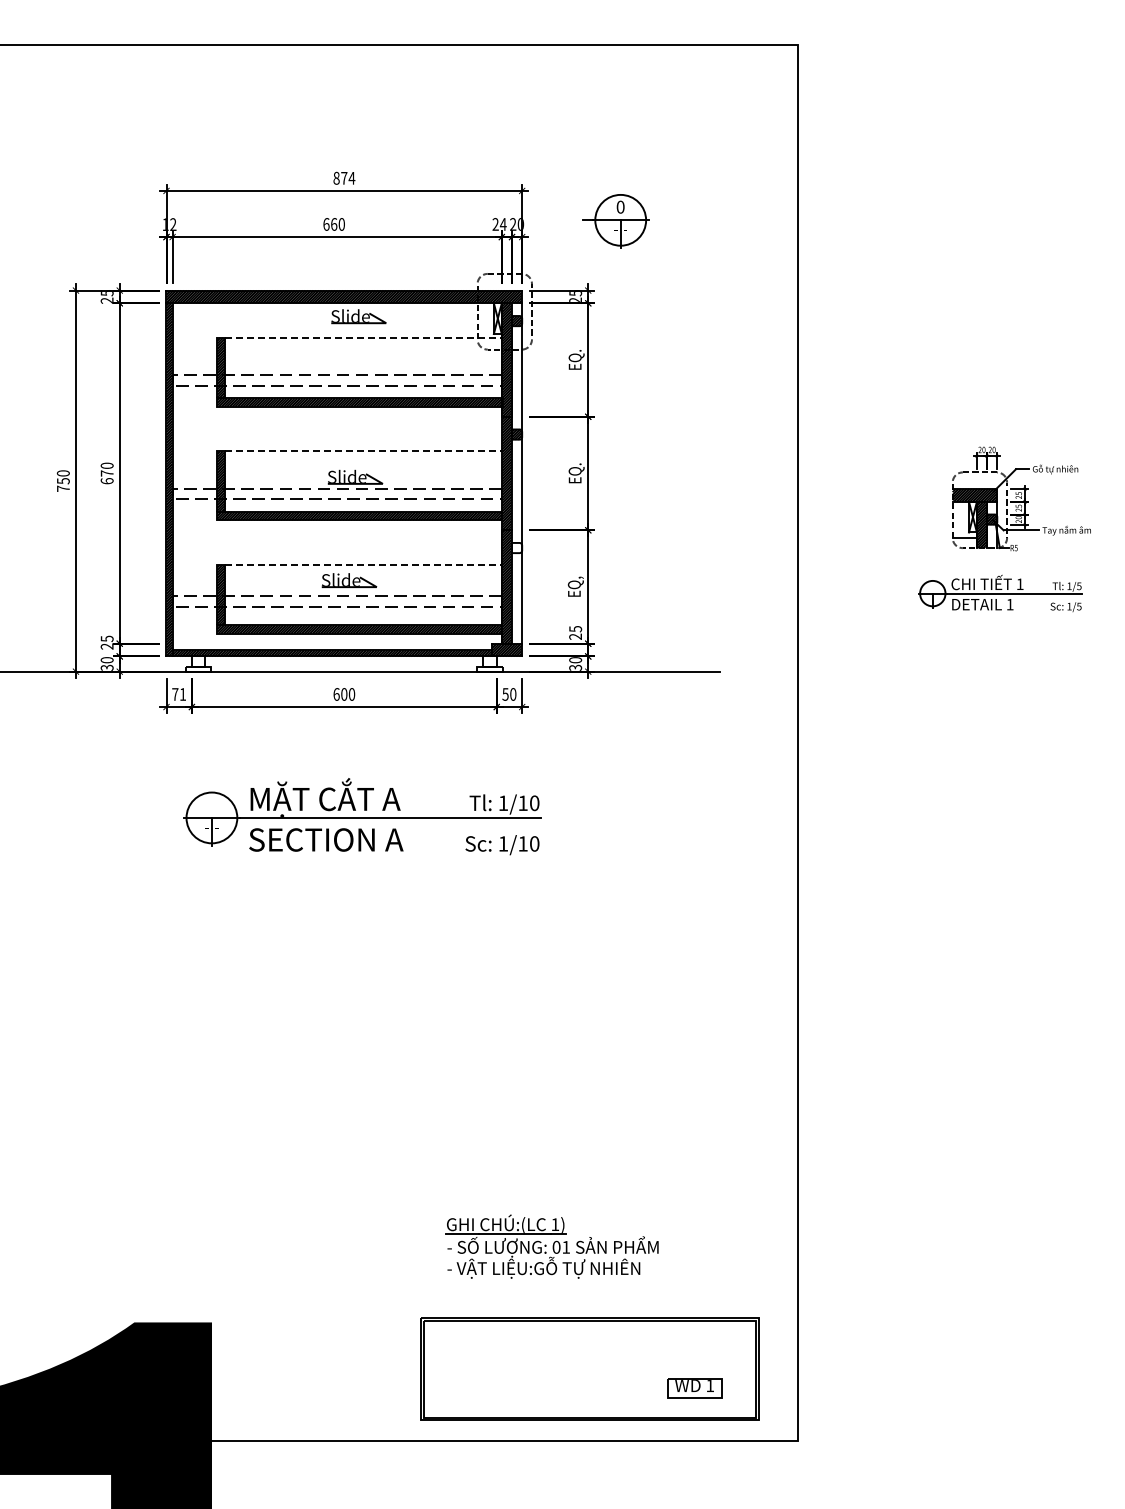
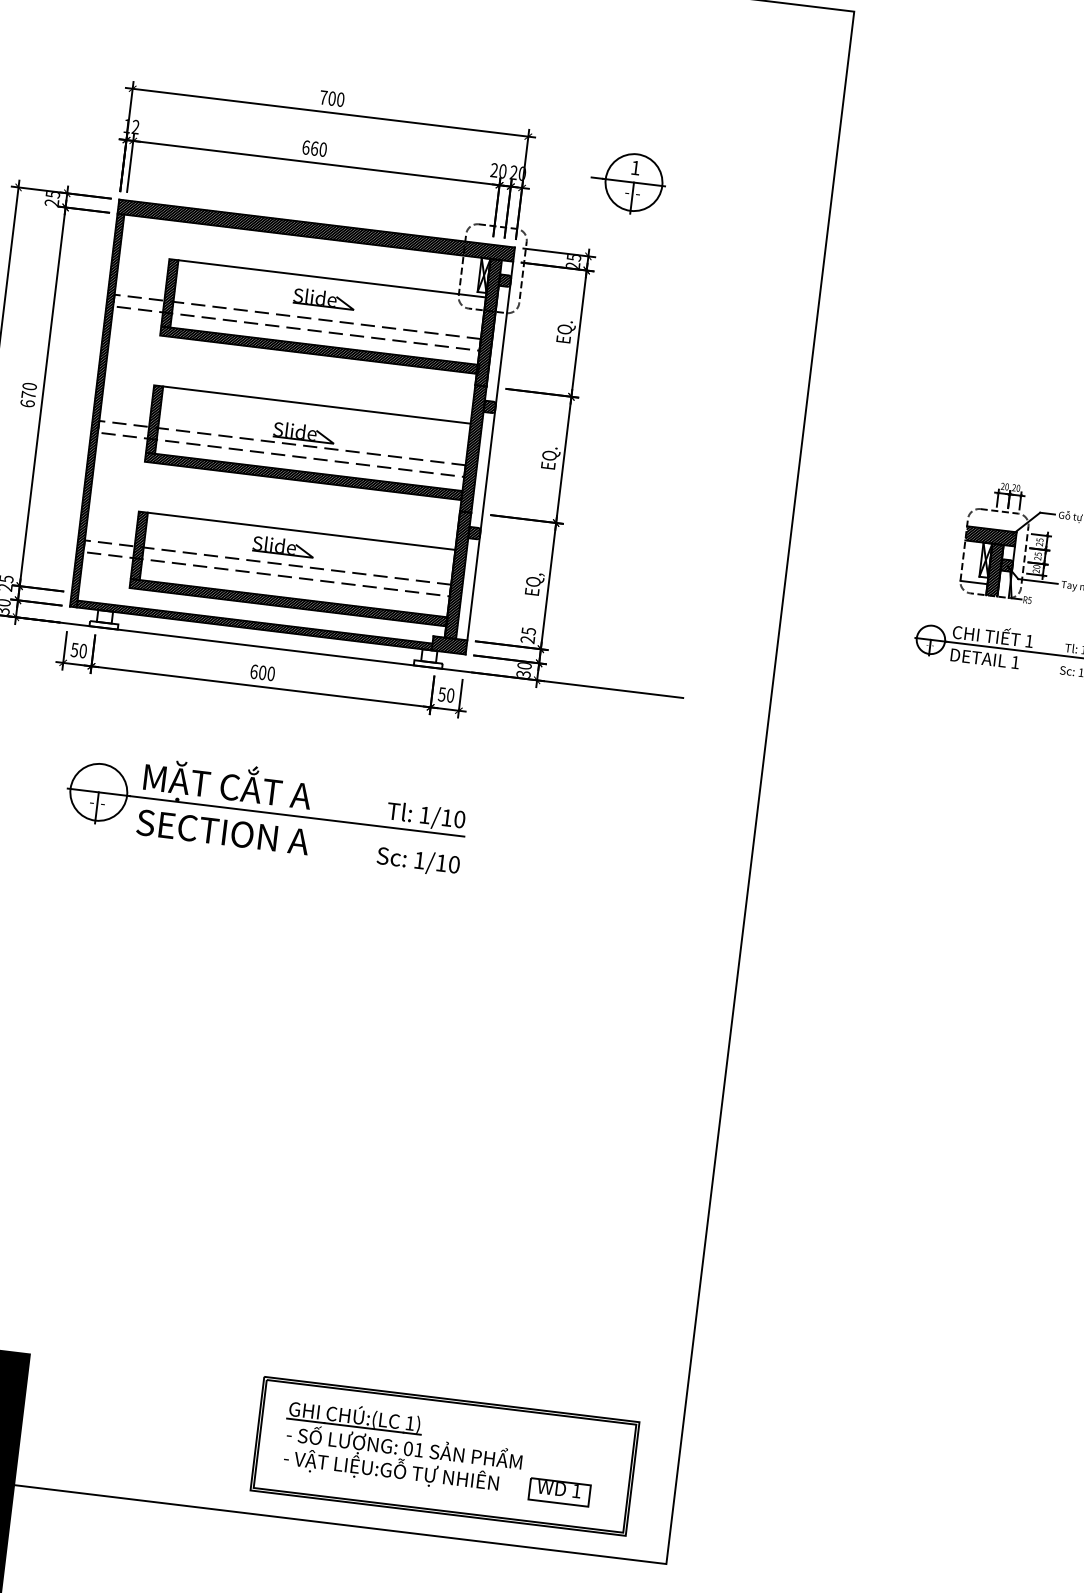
text: (344, 177) -> (332, 97), 874 -> 700
text: (620, 206) -> (635, 167), 0 -> 1
text: (502, 224) -> (501, 171), 24 -> 20
part: (358, 316) -> (323, 298), moved
line: (364, 337) -> (333, 278), dashed -> solid
line: (364, 451) -> (317, 405), dashed -> solid
hatch: (517, 547) -> (475, 532), added
line: (364, 564) -> (302, 530), dashed -> solid
text: (179, 694) -> (79, 650), 71 -> 50
part: (551, 1246) -> (402, 1447), moved

